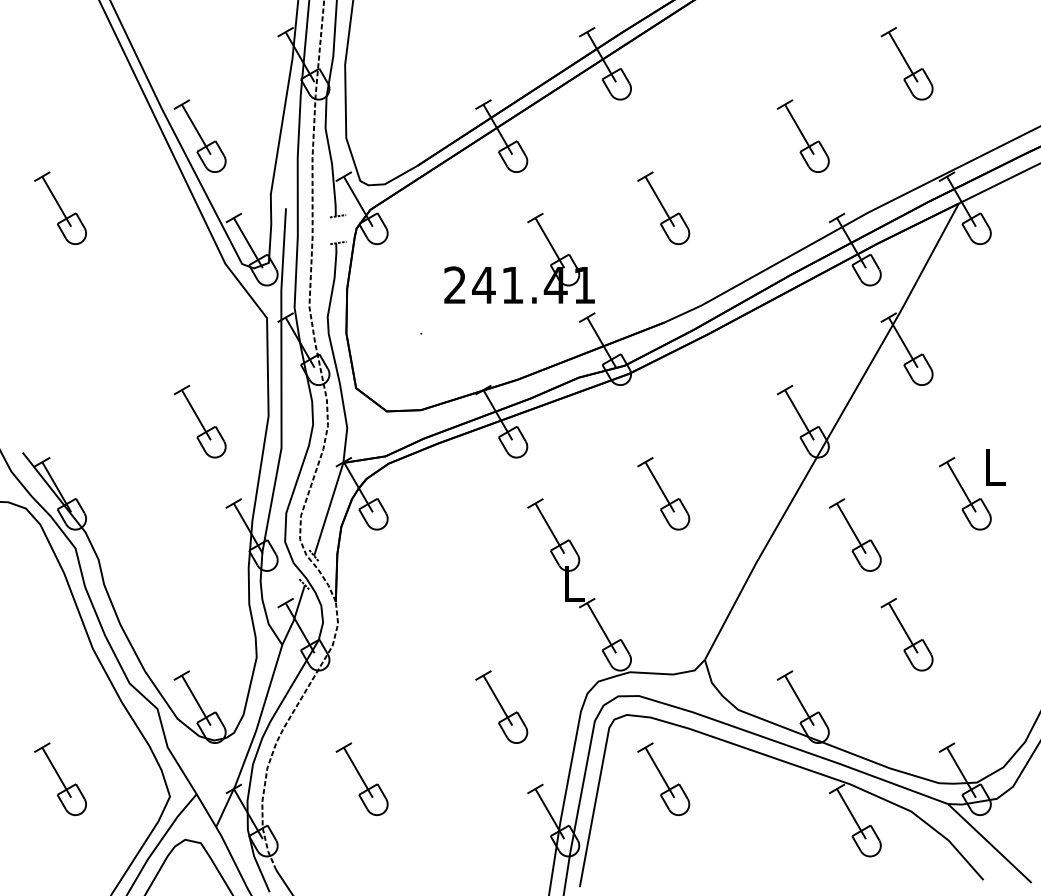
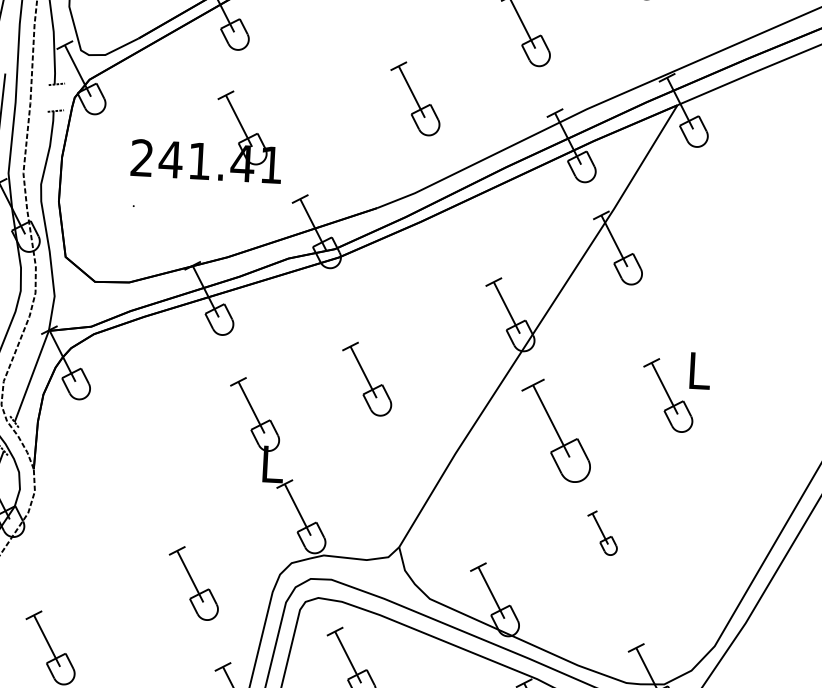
part: (663, 207) -> (415, 98), moved
part: (515, 267) -> (203, 143), moved
part: (854, 534) -> (555, 430), size x1.4
part: (906, 634) -> (601, 532), size x0.6

